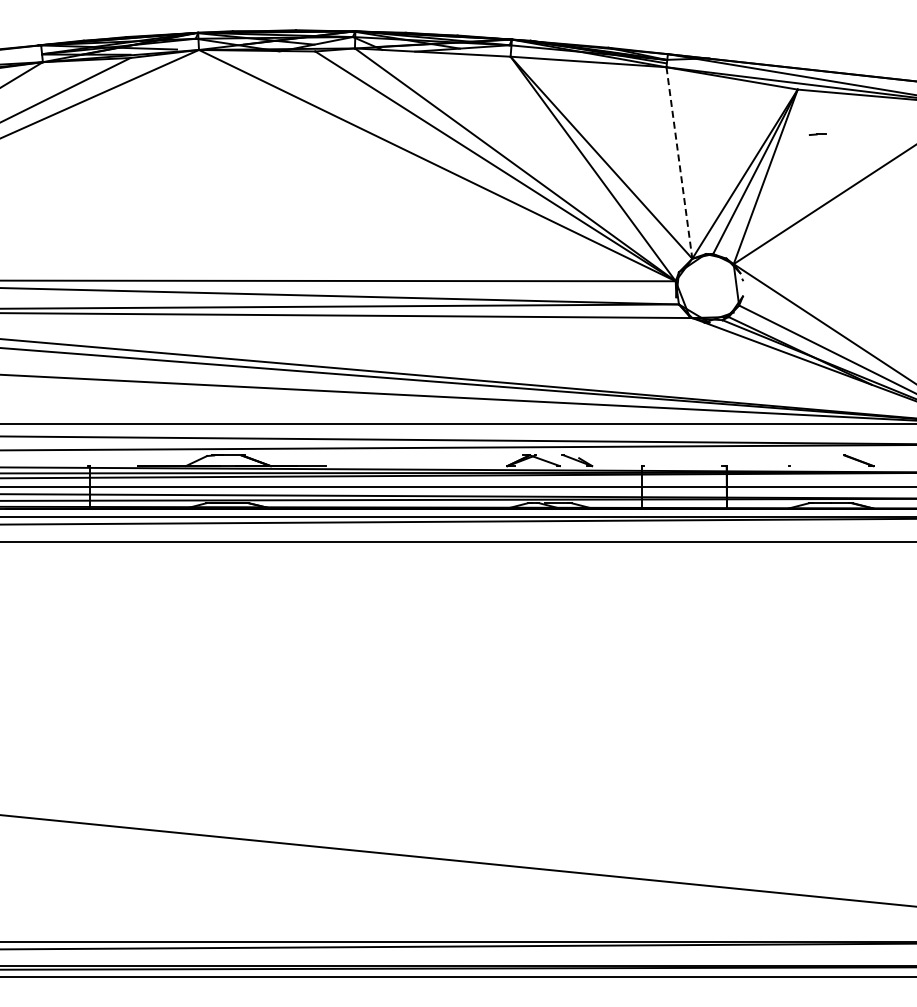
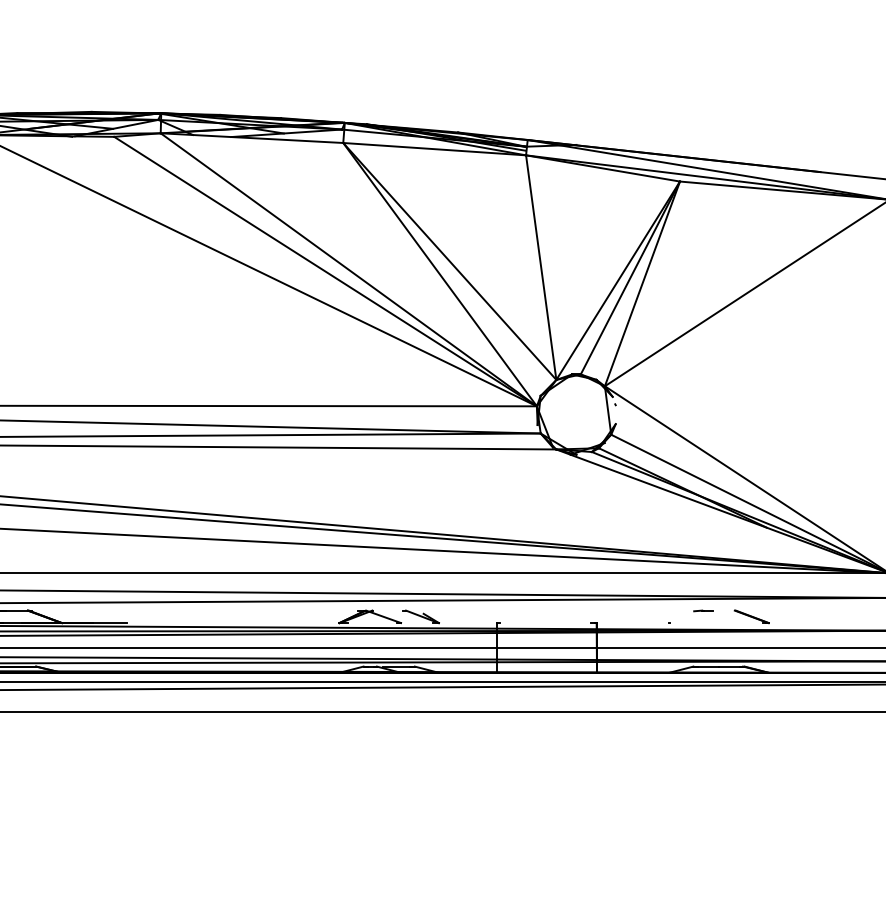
line: (817, 134) -> (703, 610), moved
line: (679, 163) -> (541, 268), dashed -> solid

